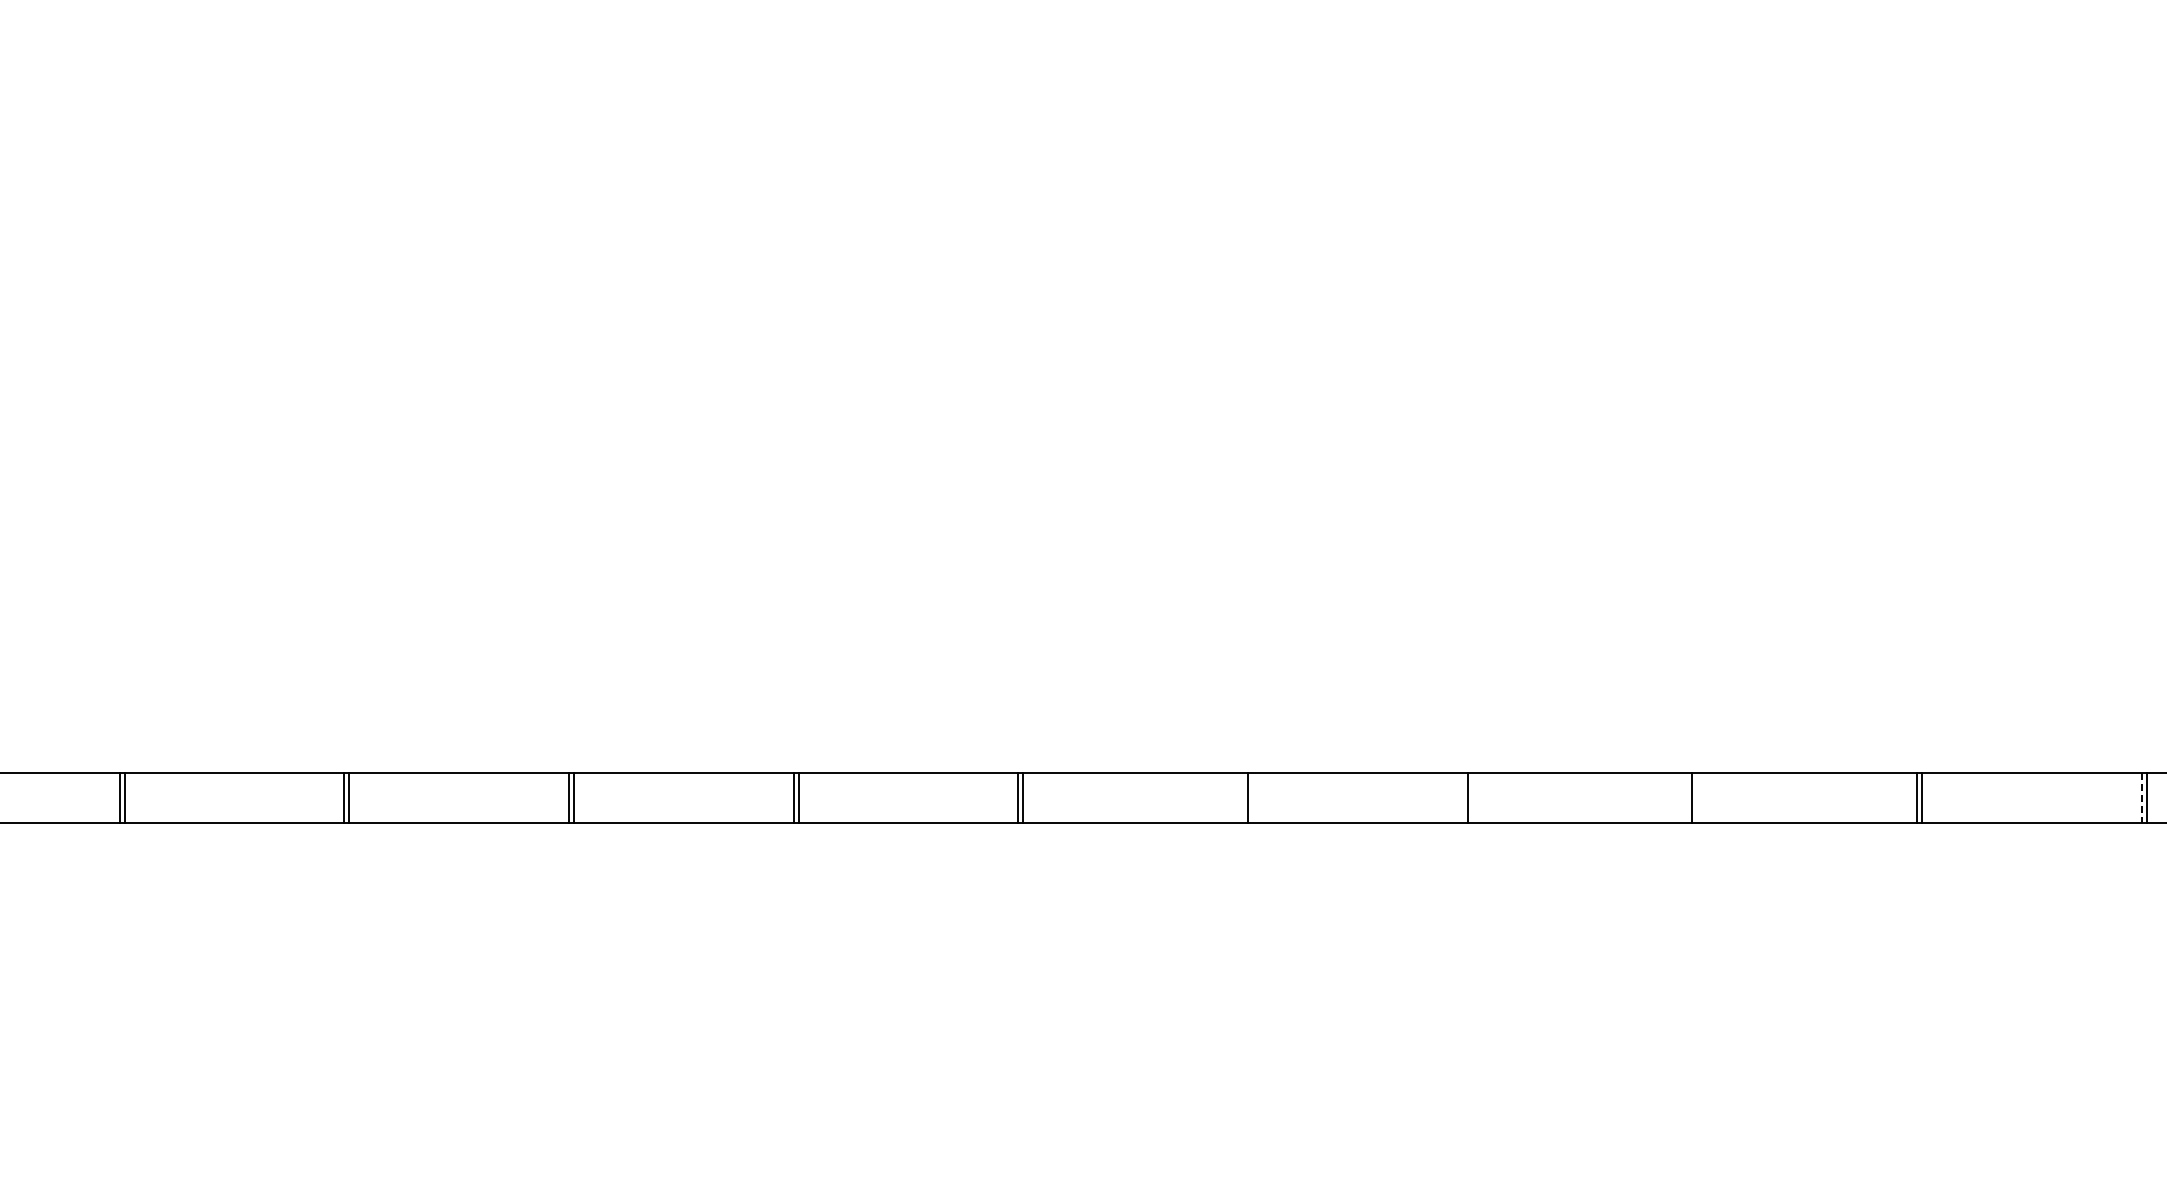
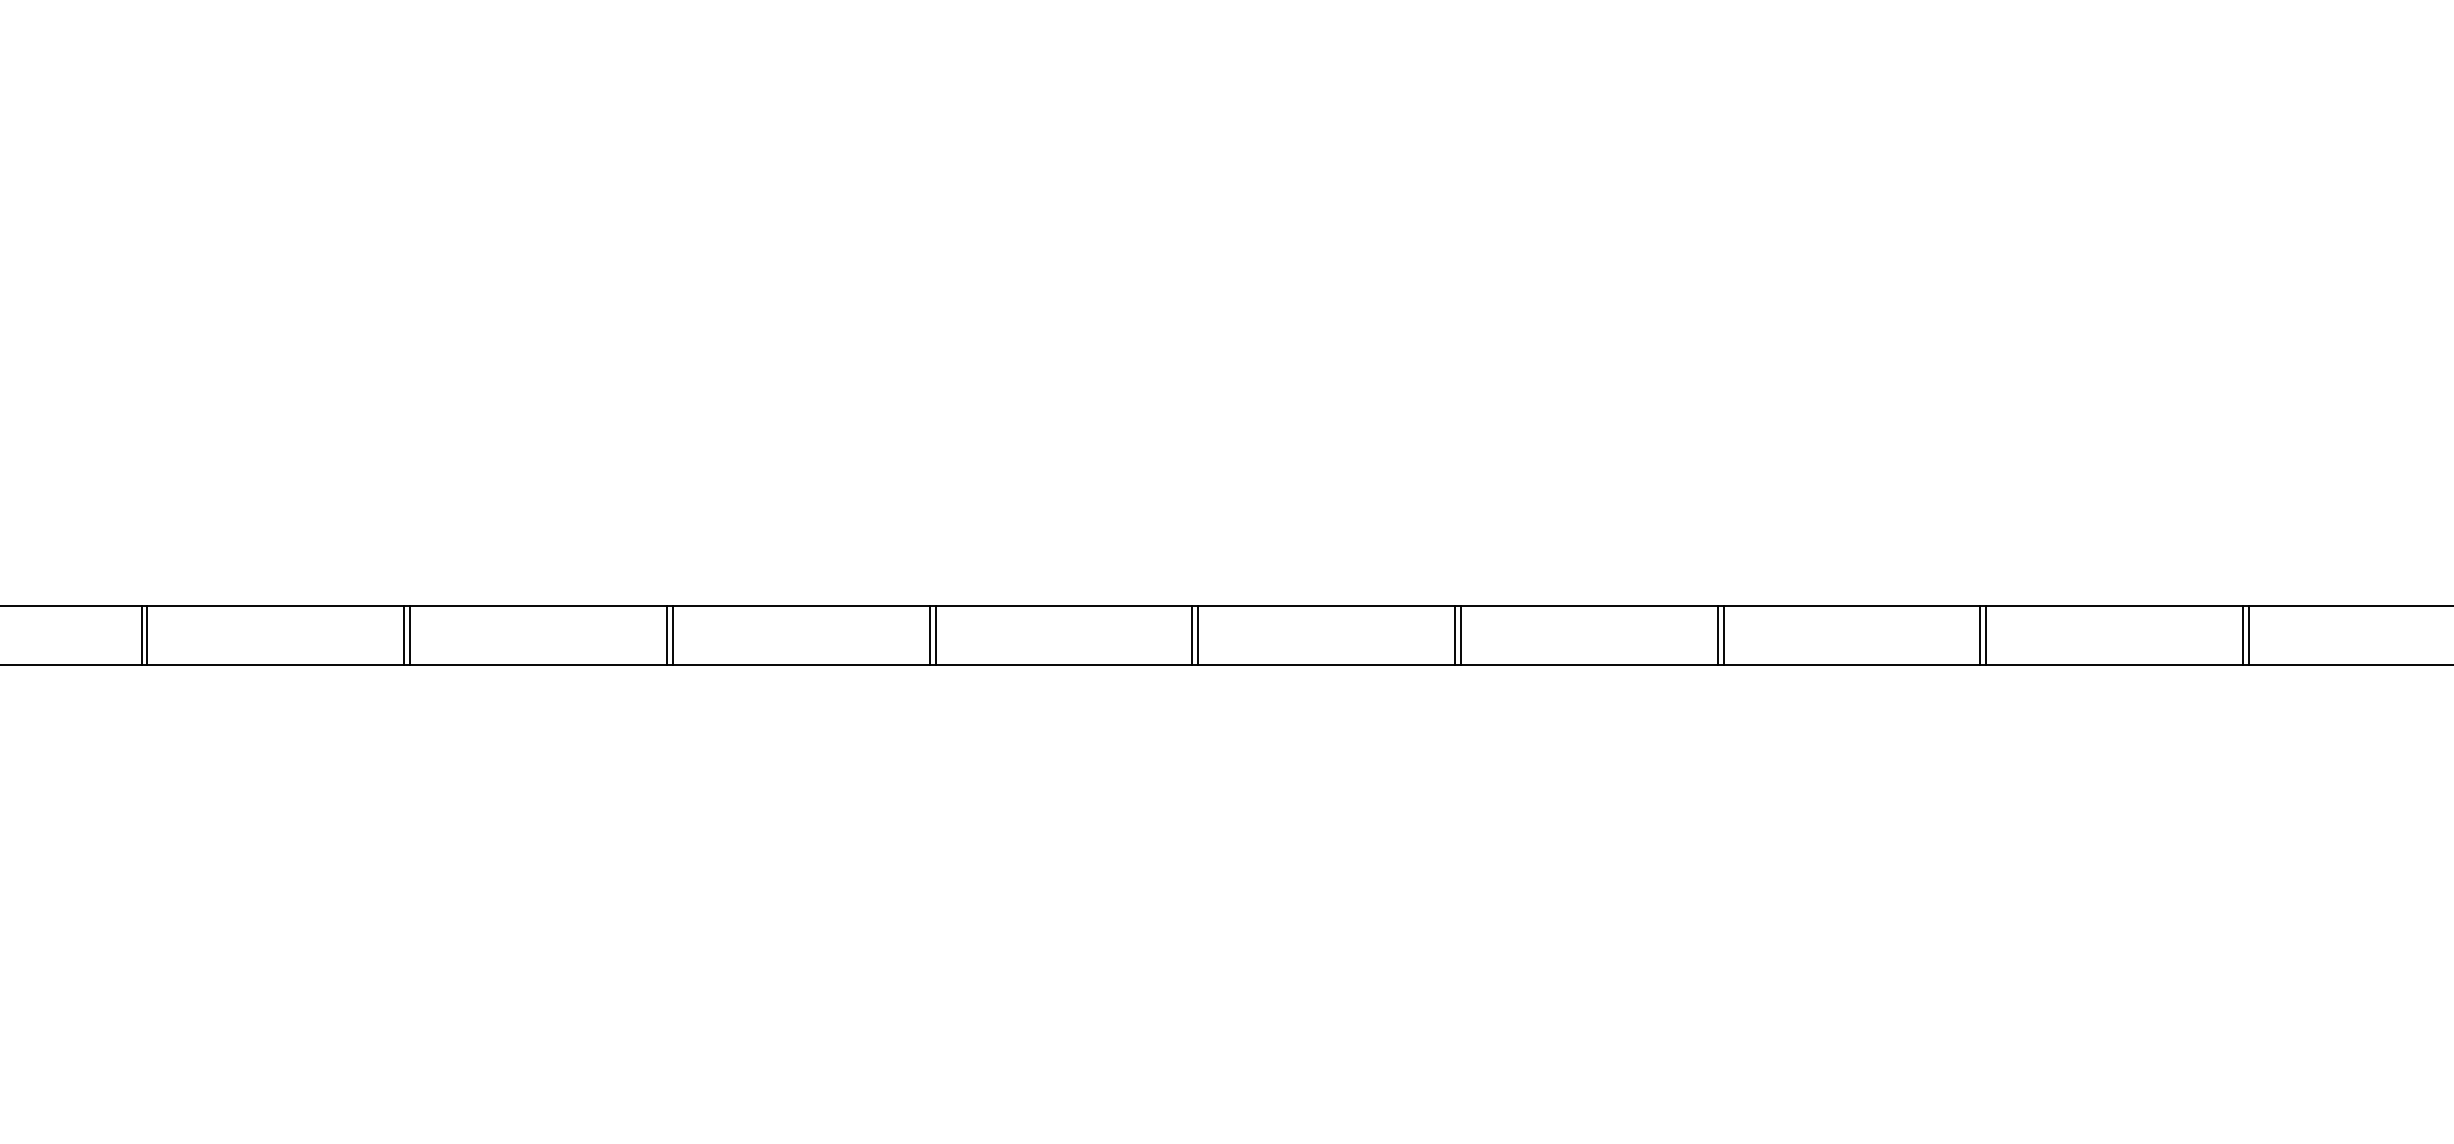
line: (1242, 797) -> (1191, 634), added
line: (1472, 797) -> (1460, 634), added
line: (1697, 797) -> (1723, 634), added
line: (2141, 797) -> (2243, 634), dashed -> solid

